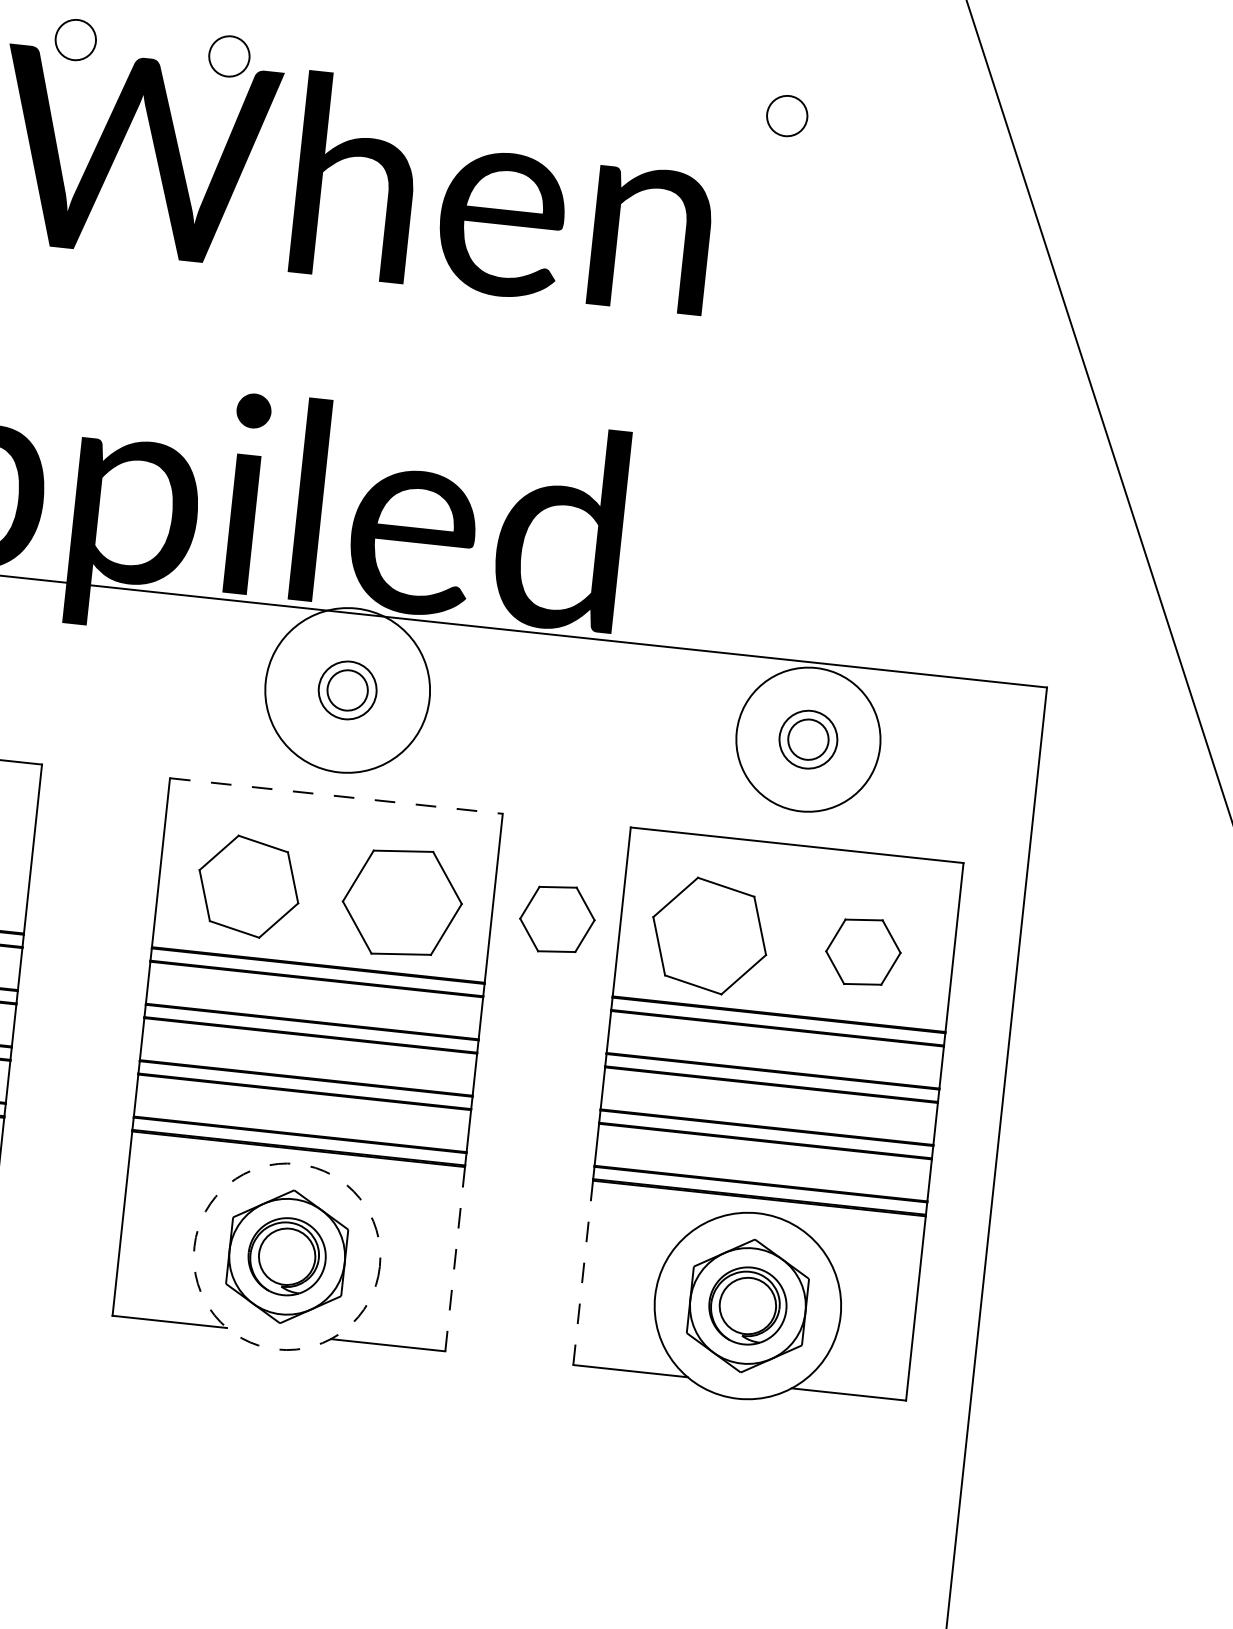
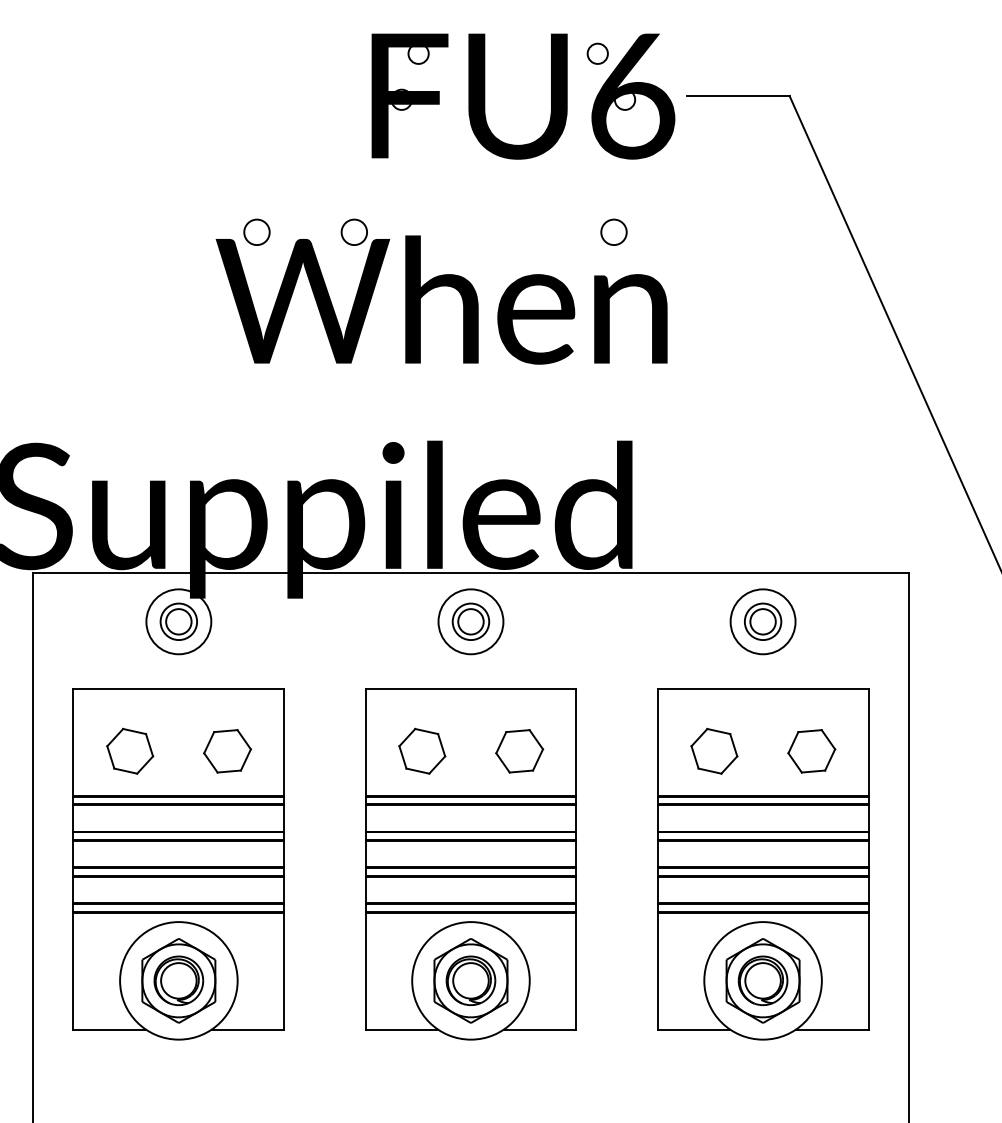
circle: (786, 114) -> (613, 231), moved
circle: (346, 689) -> (470, 621), size x0.62
circle: (807, 739) -> (762, 621), size x0.71
line: (337, 795) -> (471, 688), dashed -> solid
part: (249, 885) -> (422, 750), size x0.71
part: (402, 903) -> (519, 751), size x0.62
part: (556, 919) -> (617, 751), removed
part: (710, 934) -> (714, 750), size x0.62
circle: (286, 1256) -> (470, 980), dashed -> solid
line: (455, 1259) -> (576, 971), dashed -> solid
line: (583, 1271) -> (657, 970), dashed -> solid

